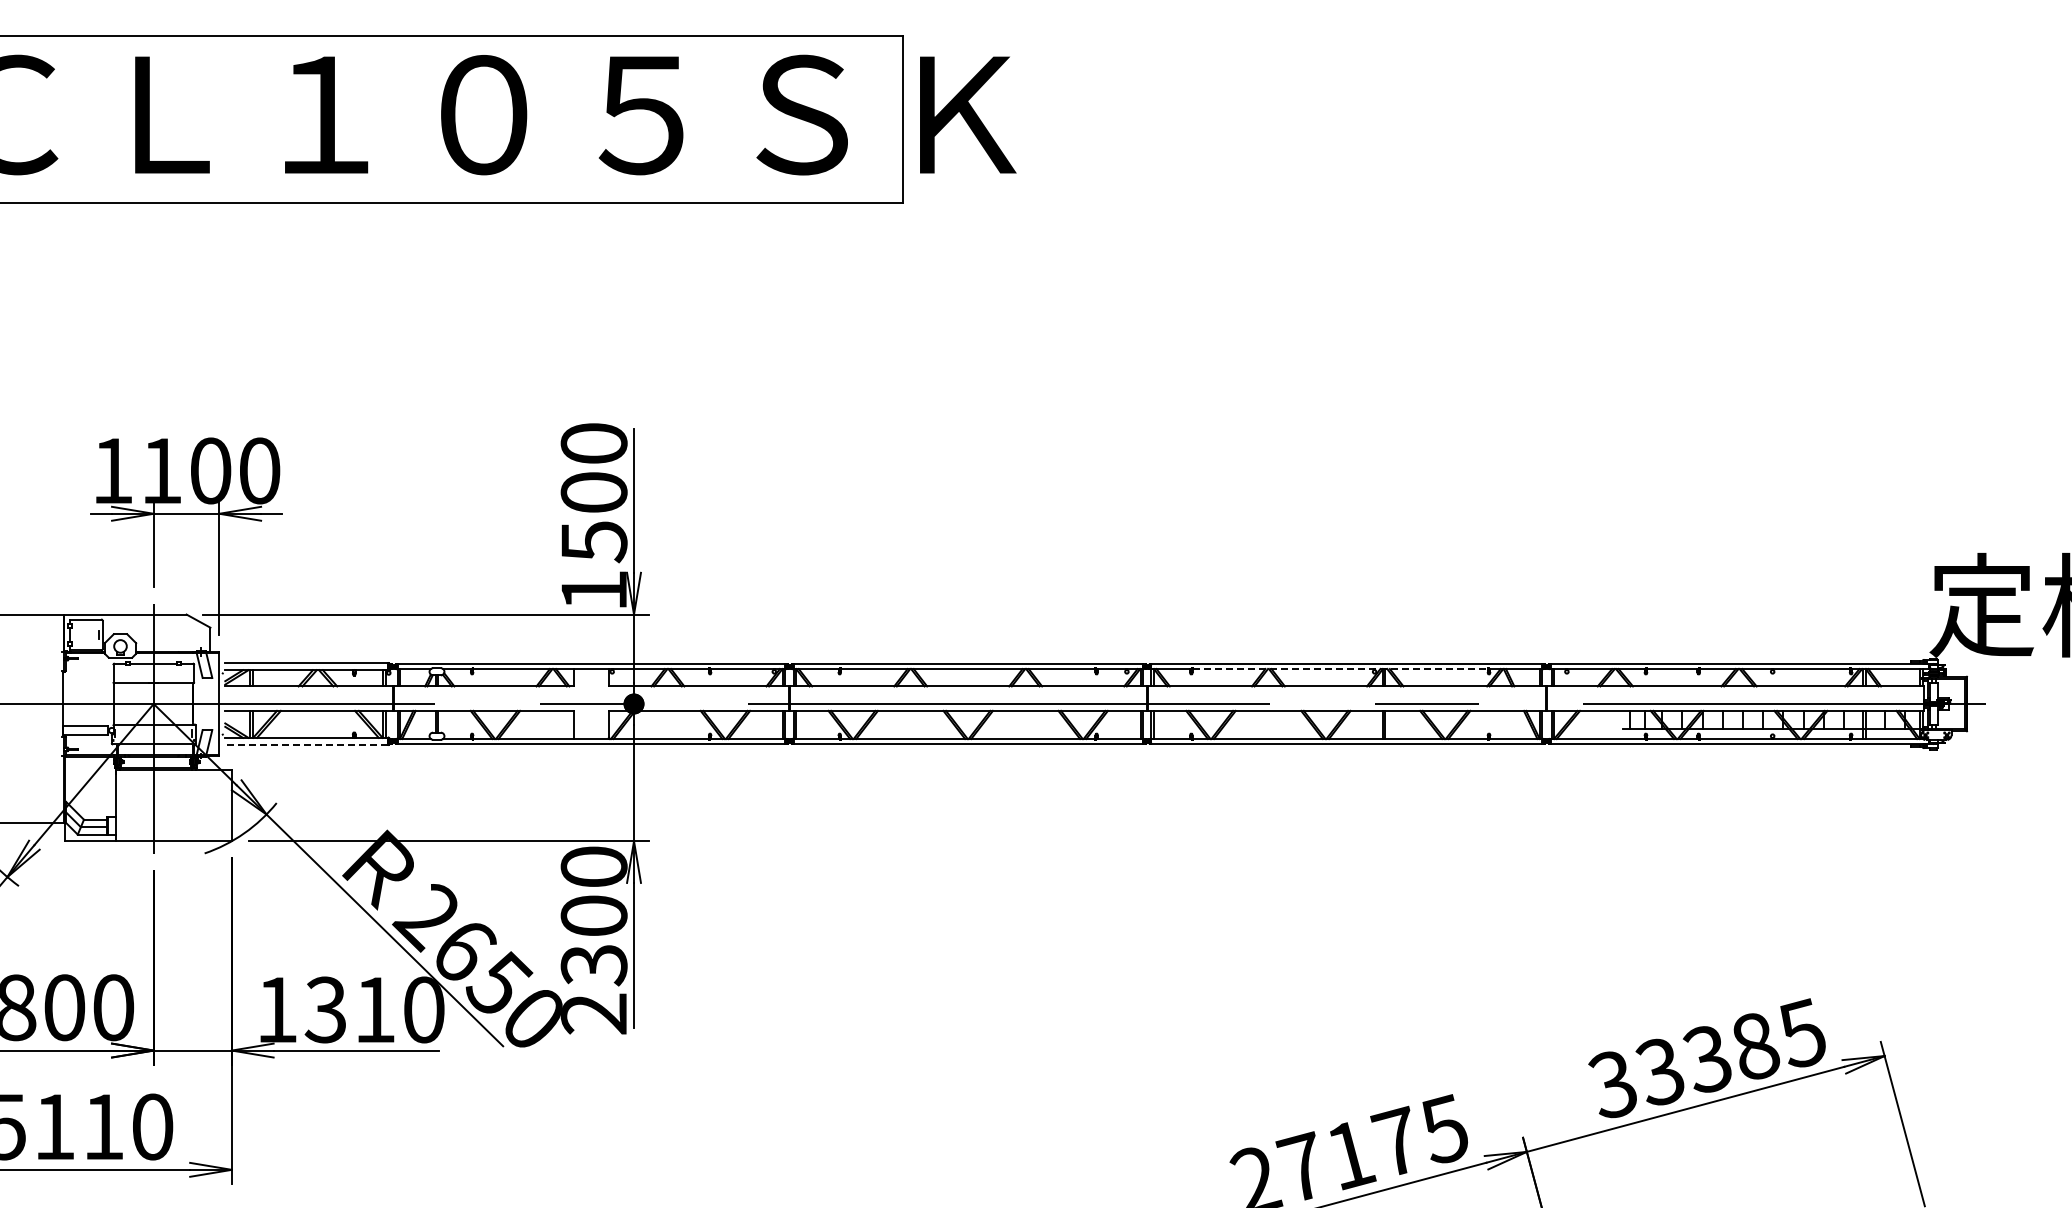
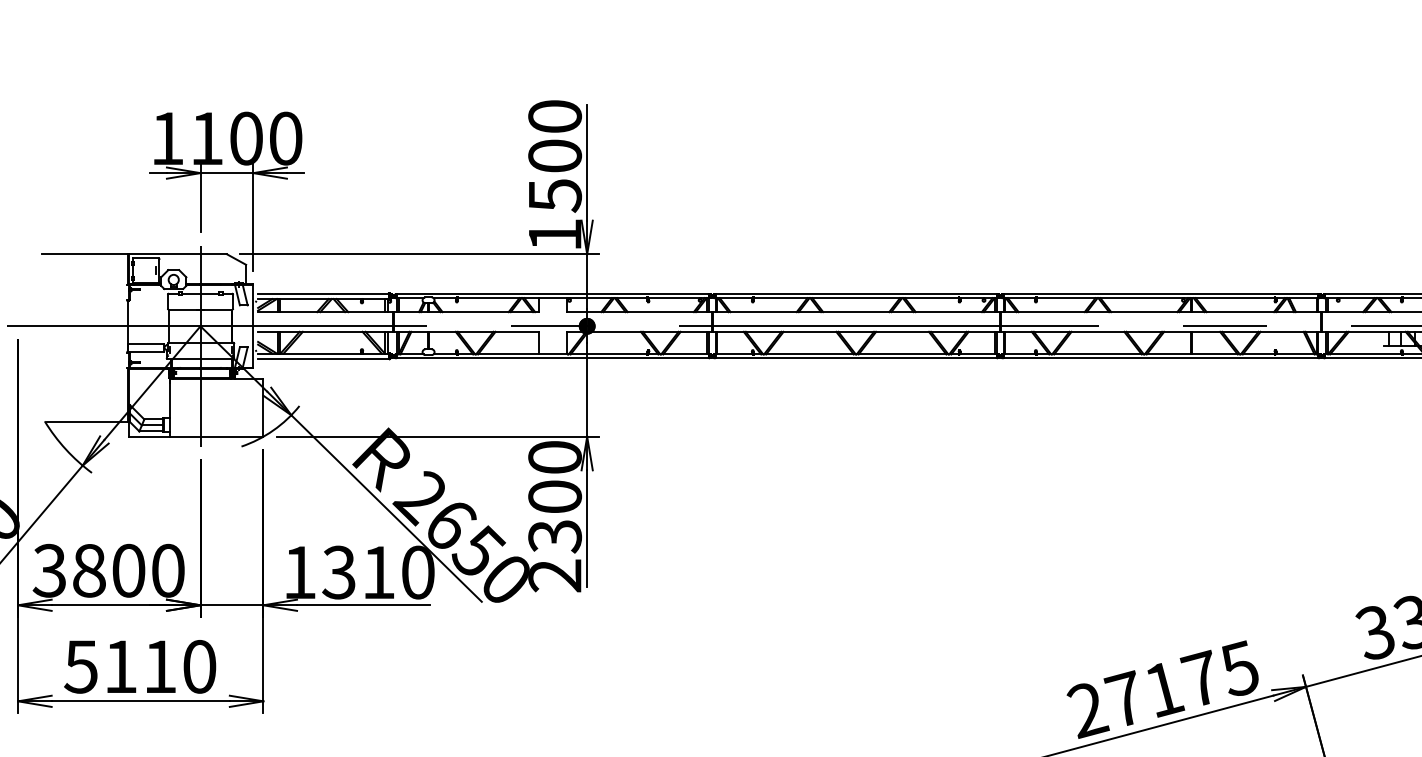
line: (1340, 669) -> (1155, 298), dashed -> solid
line: (306, 744) -> (323, 358), dashed -> solid

